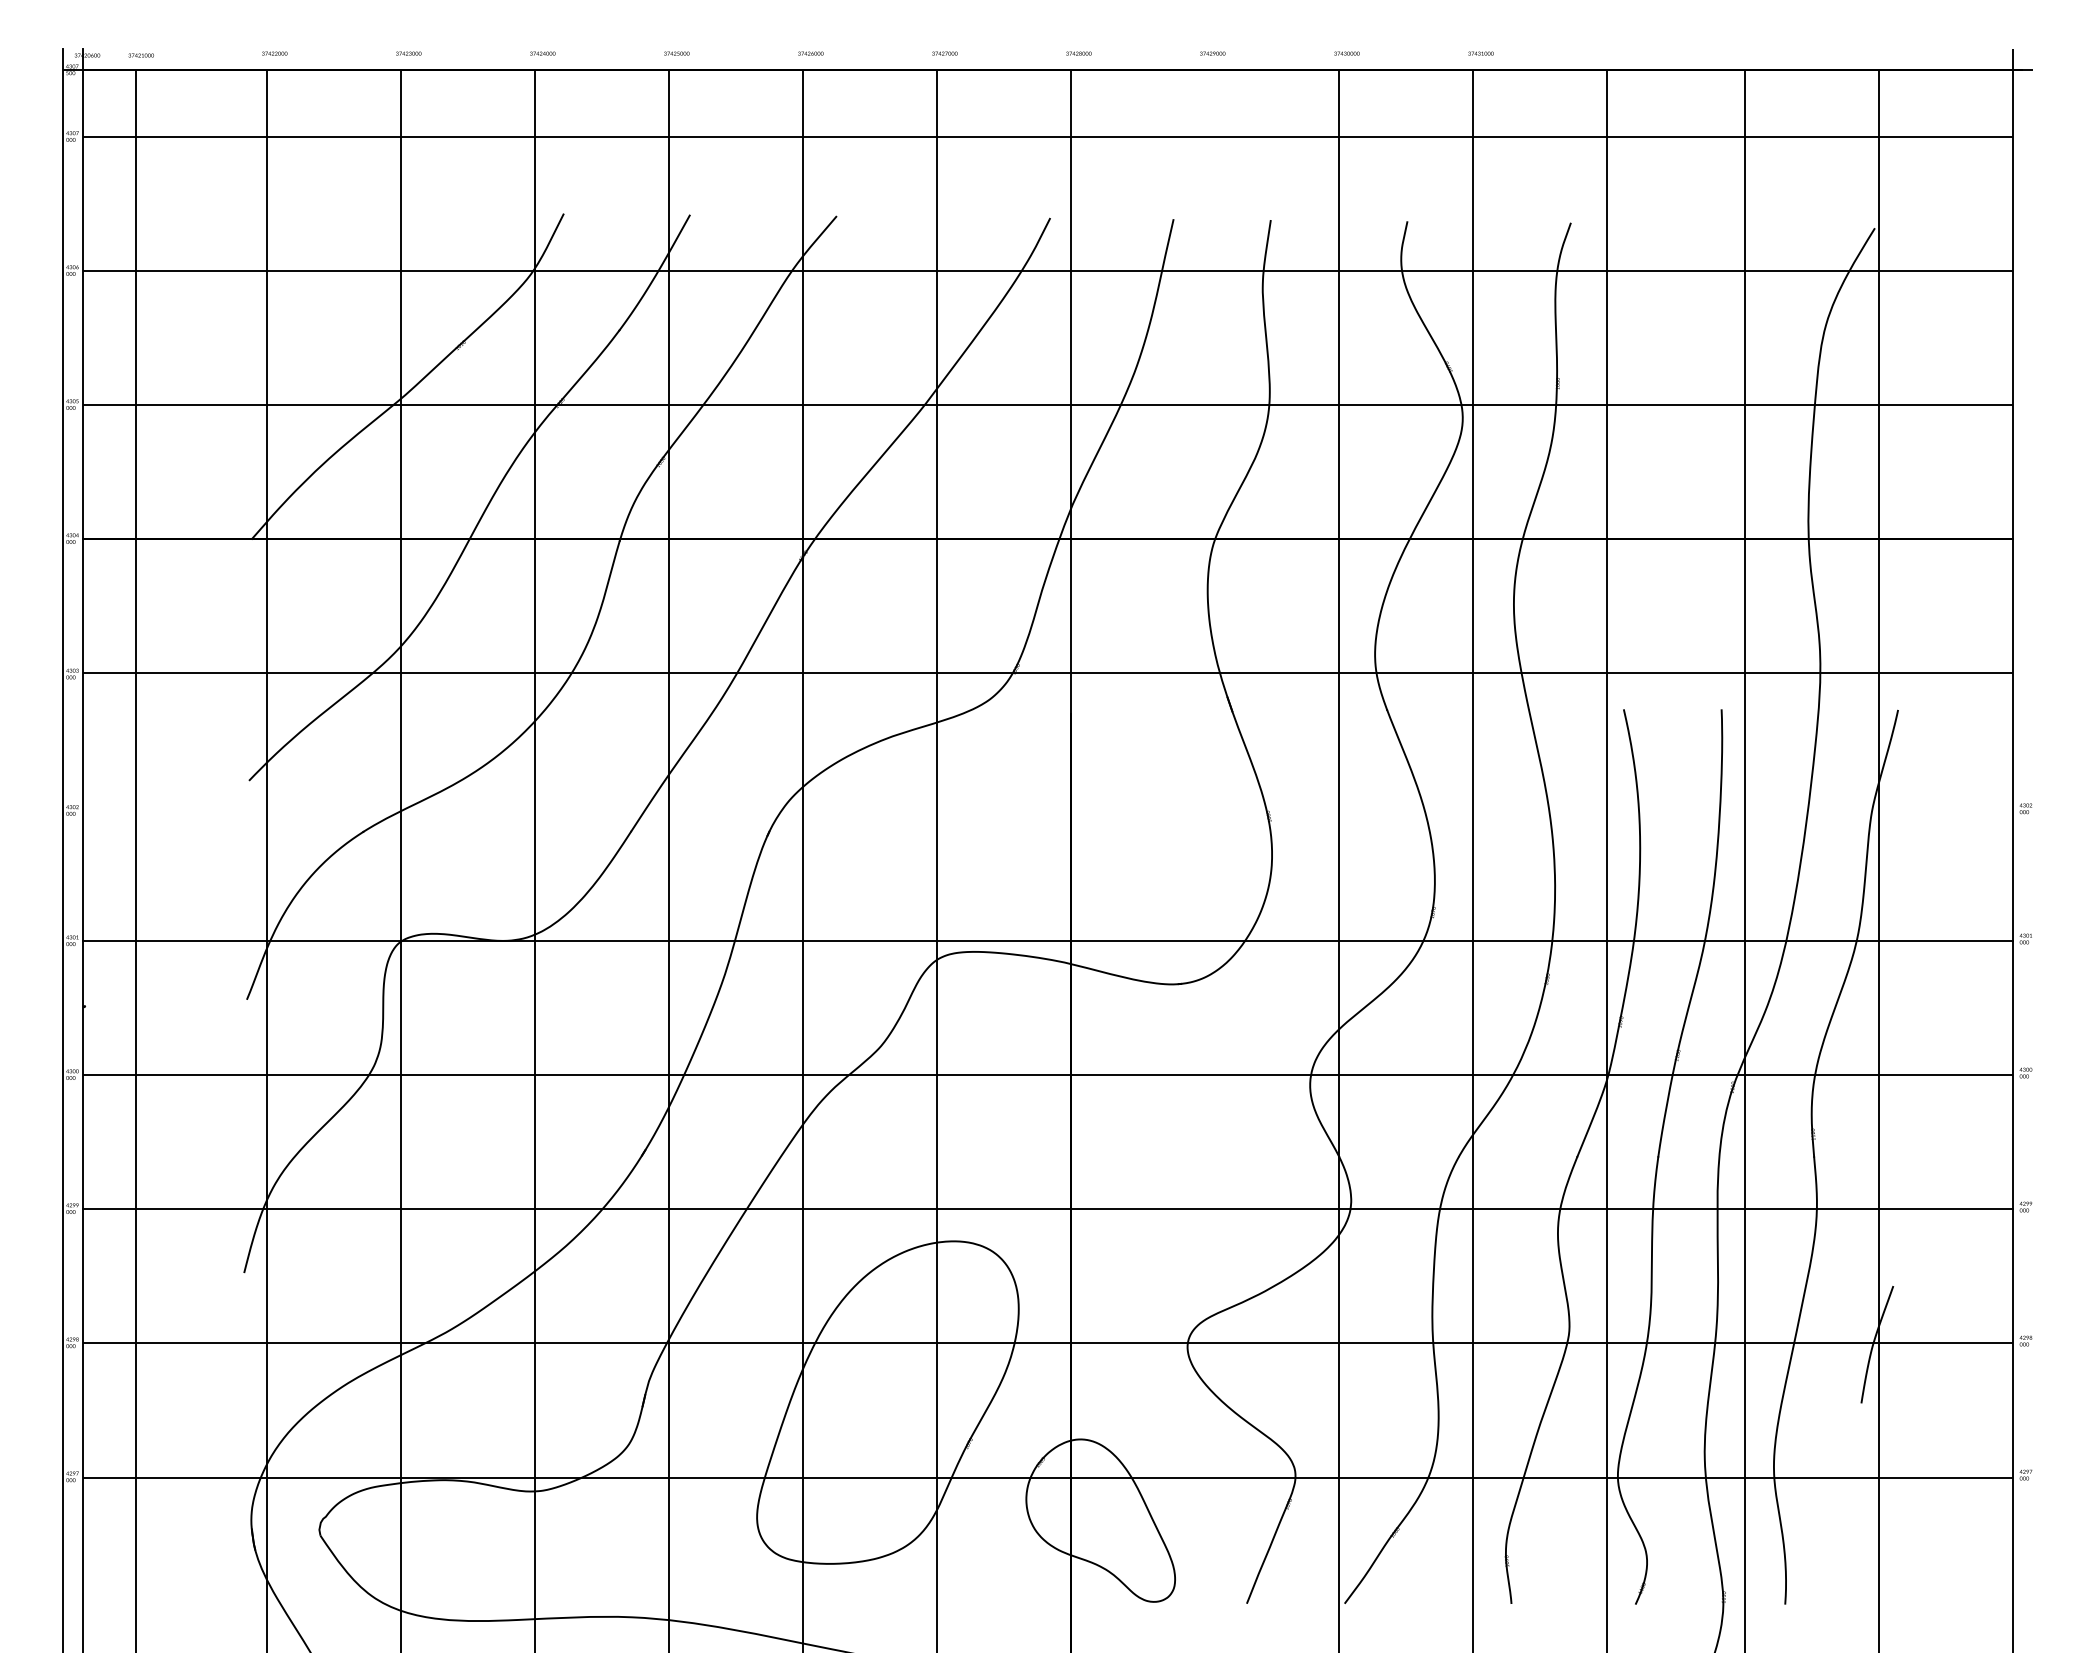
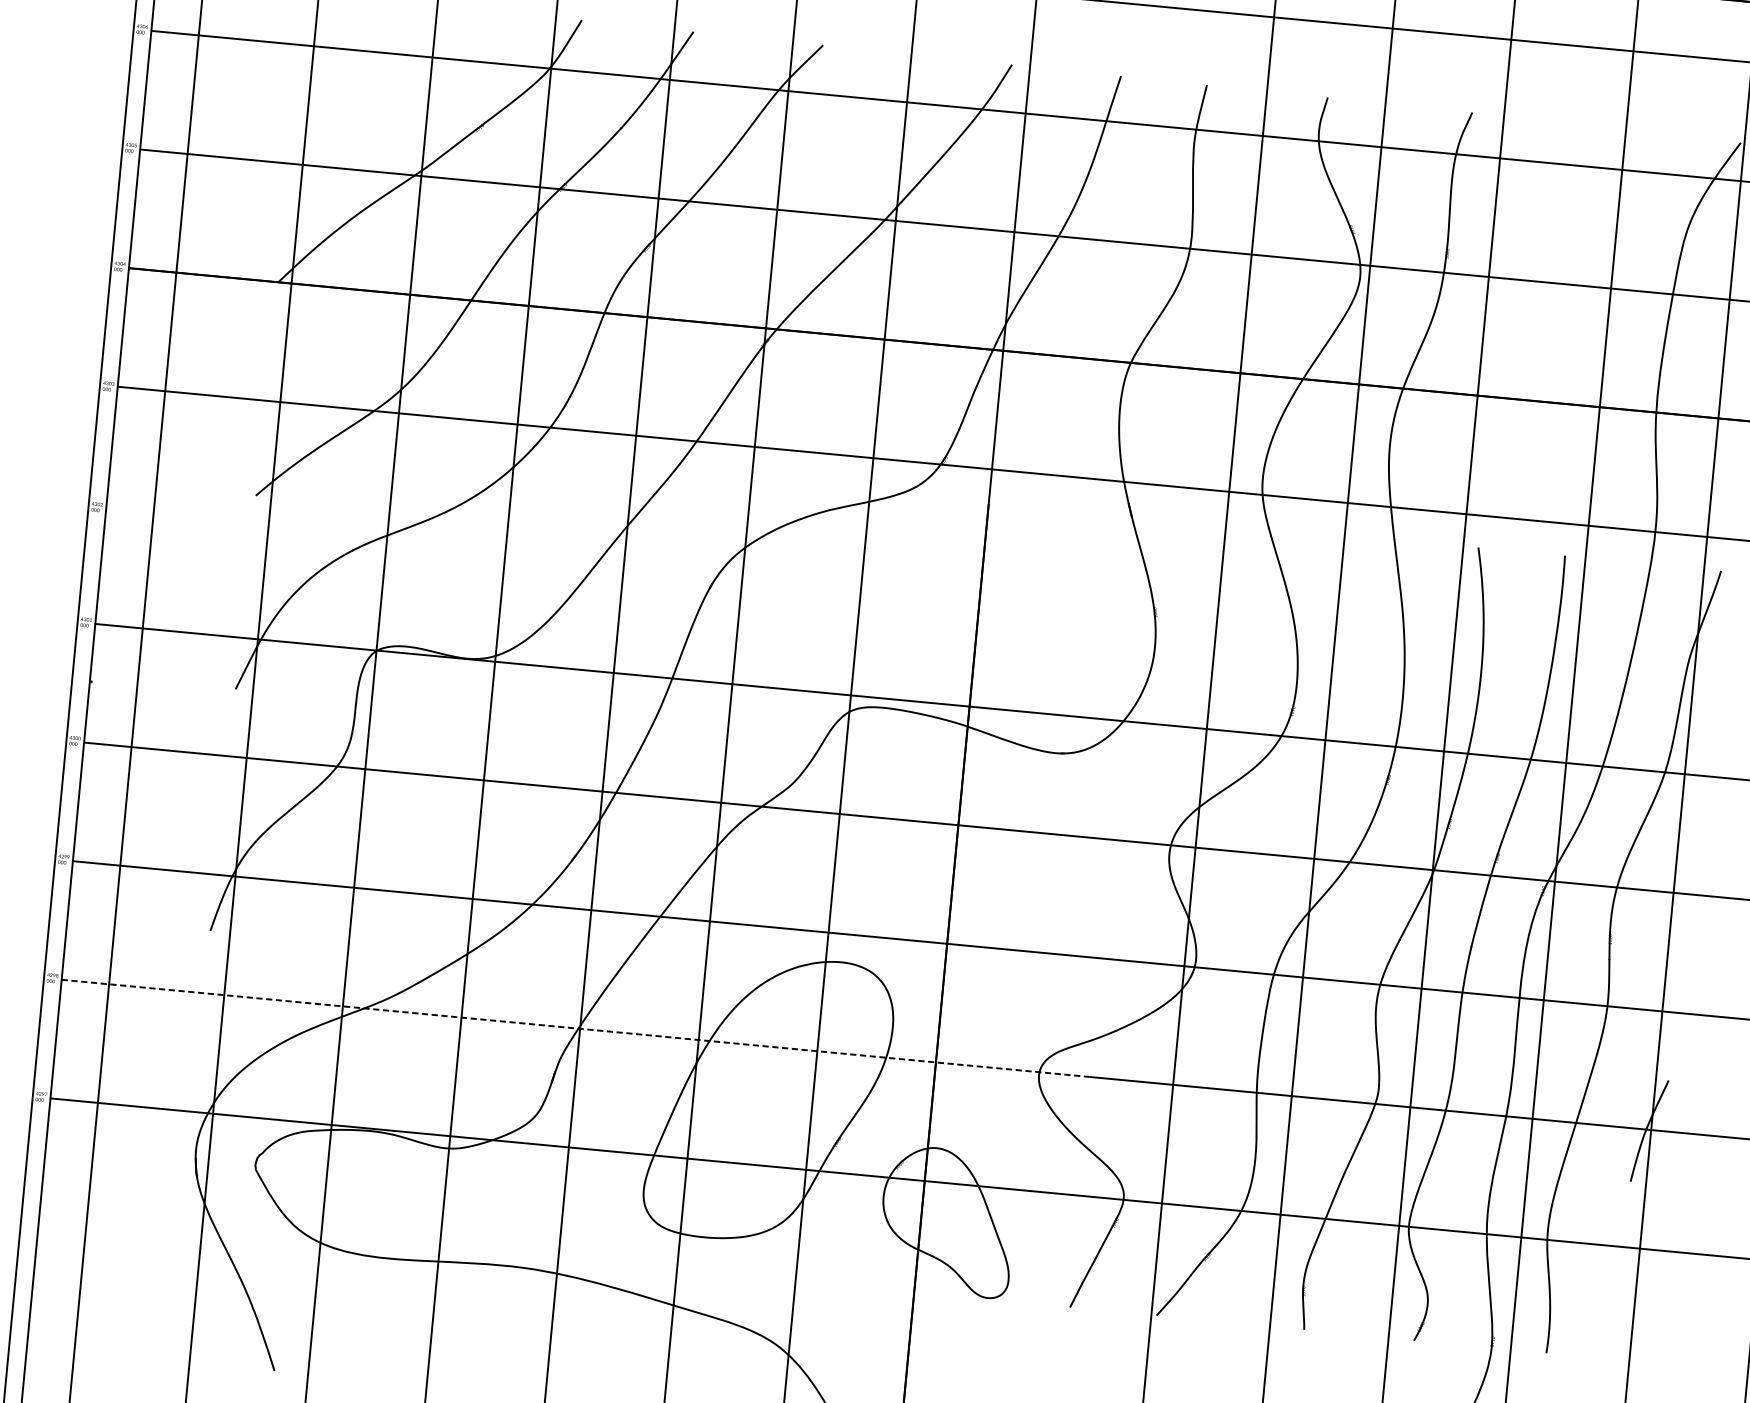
line: (663, 1343) -> (575, 1028), solid -> dashed

